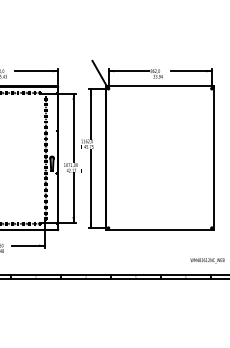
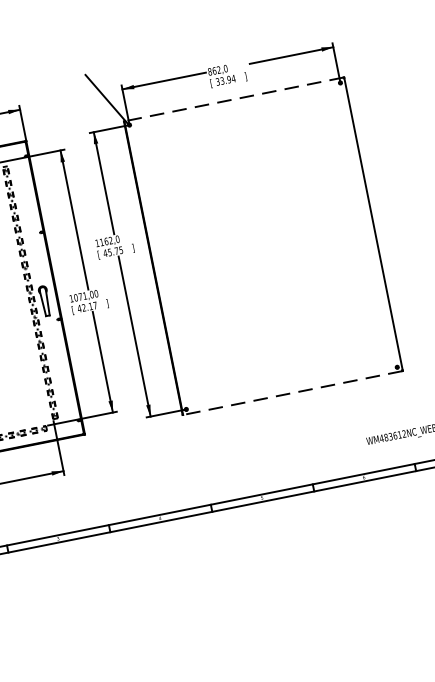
line: (160, 86) -> (234, 99), solid -> dashed
line: (160, 230) -> (293, 393), solid -> dashed

